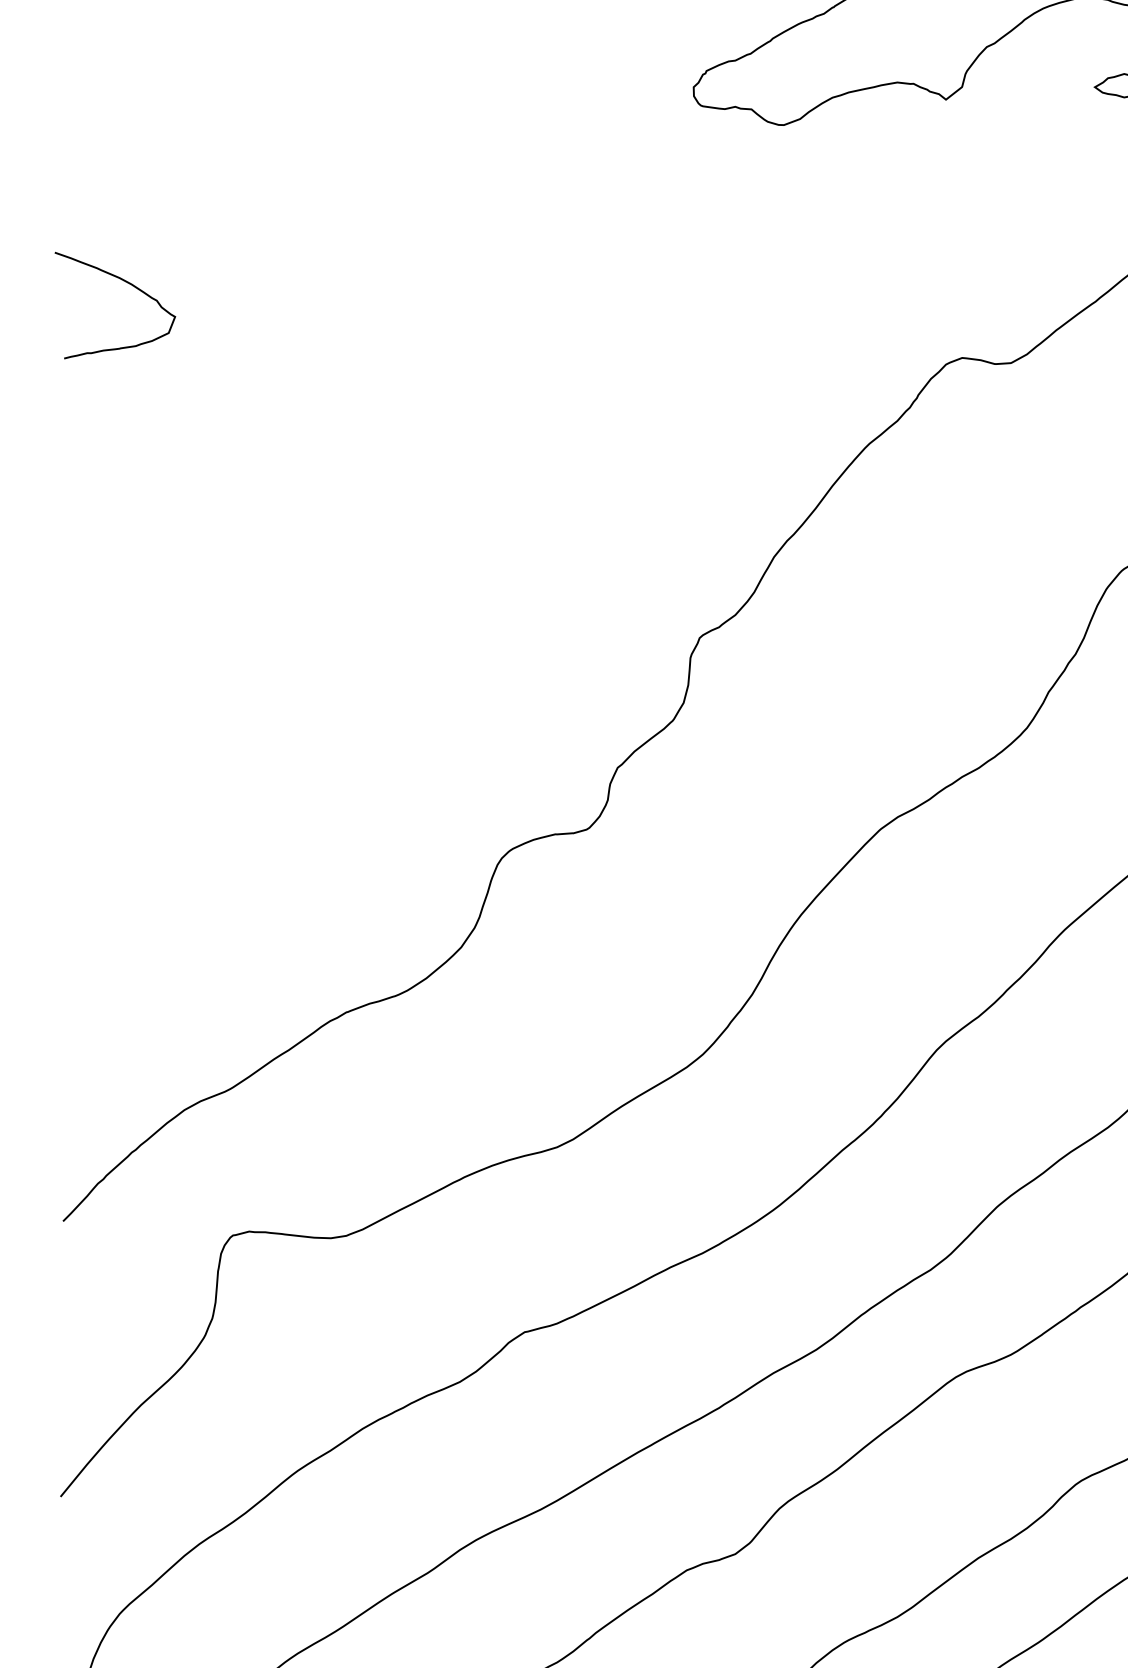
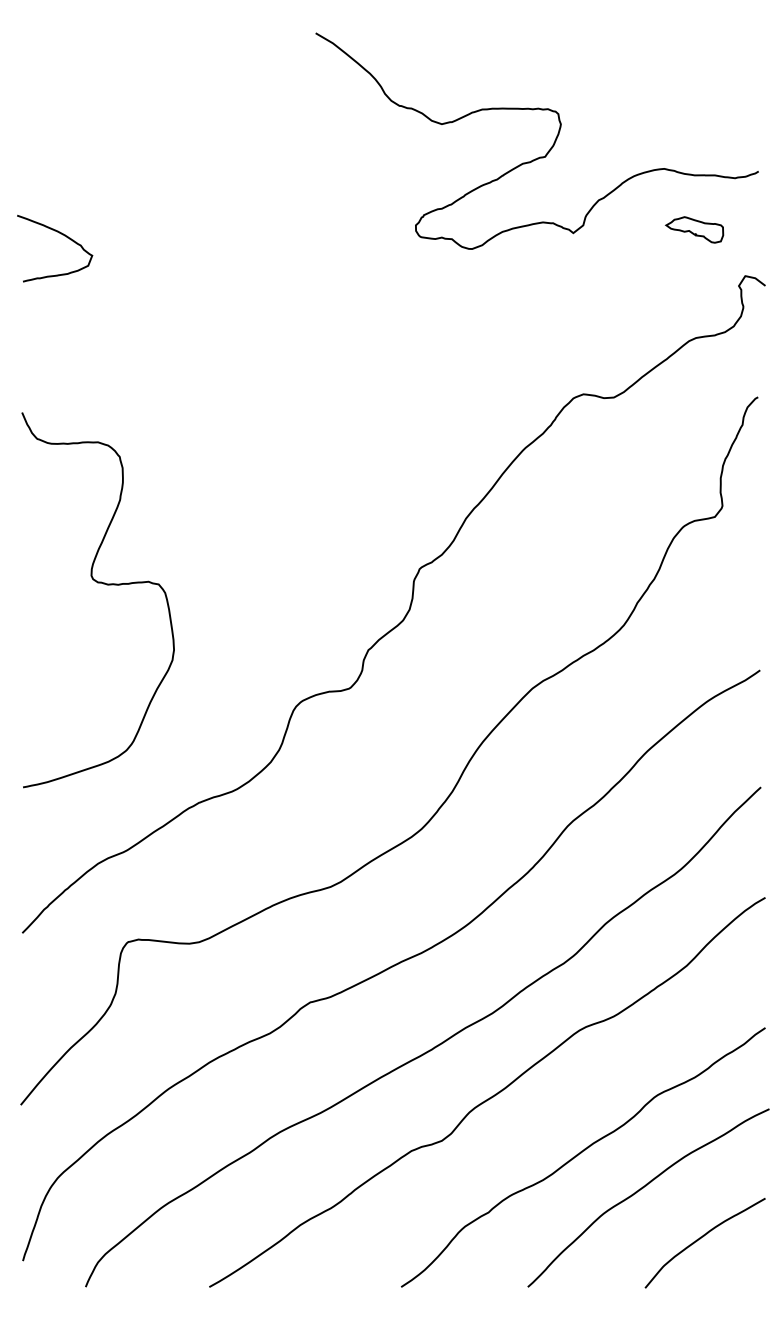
curve: (127, 284) -> (62, 235), moved
curve: (183, 661) -> (97, 583), added

